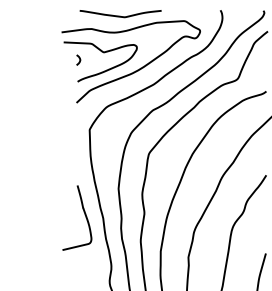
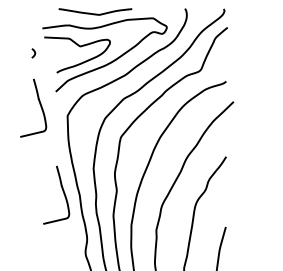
curve: (79, 60) -> (34, 53), moved
curve: (58, 117) -> (39, 104), added

